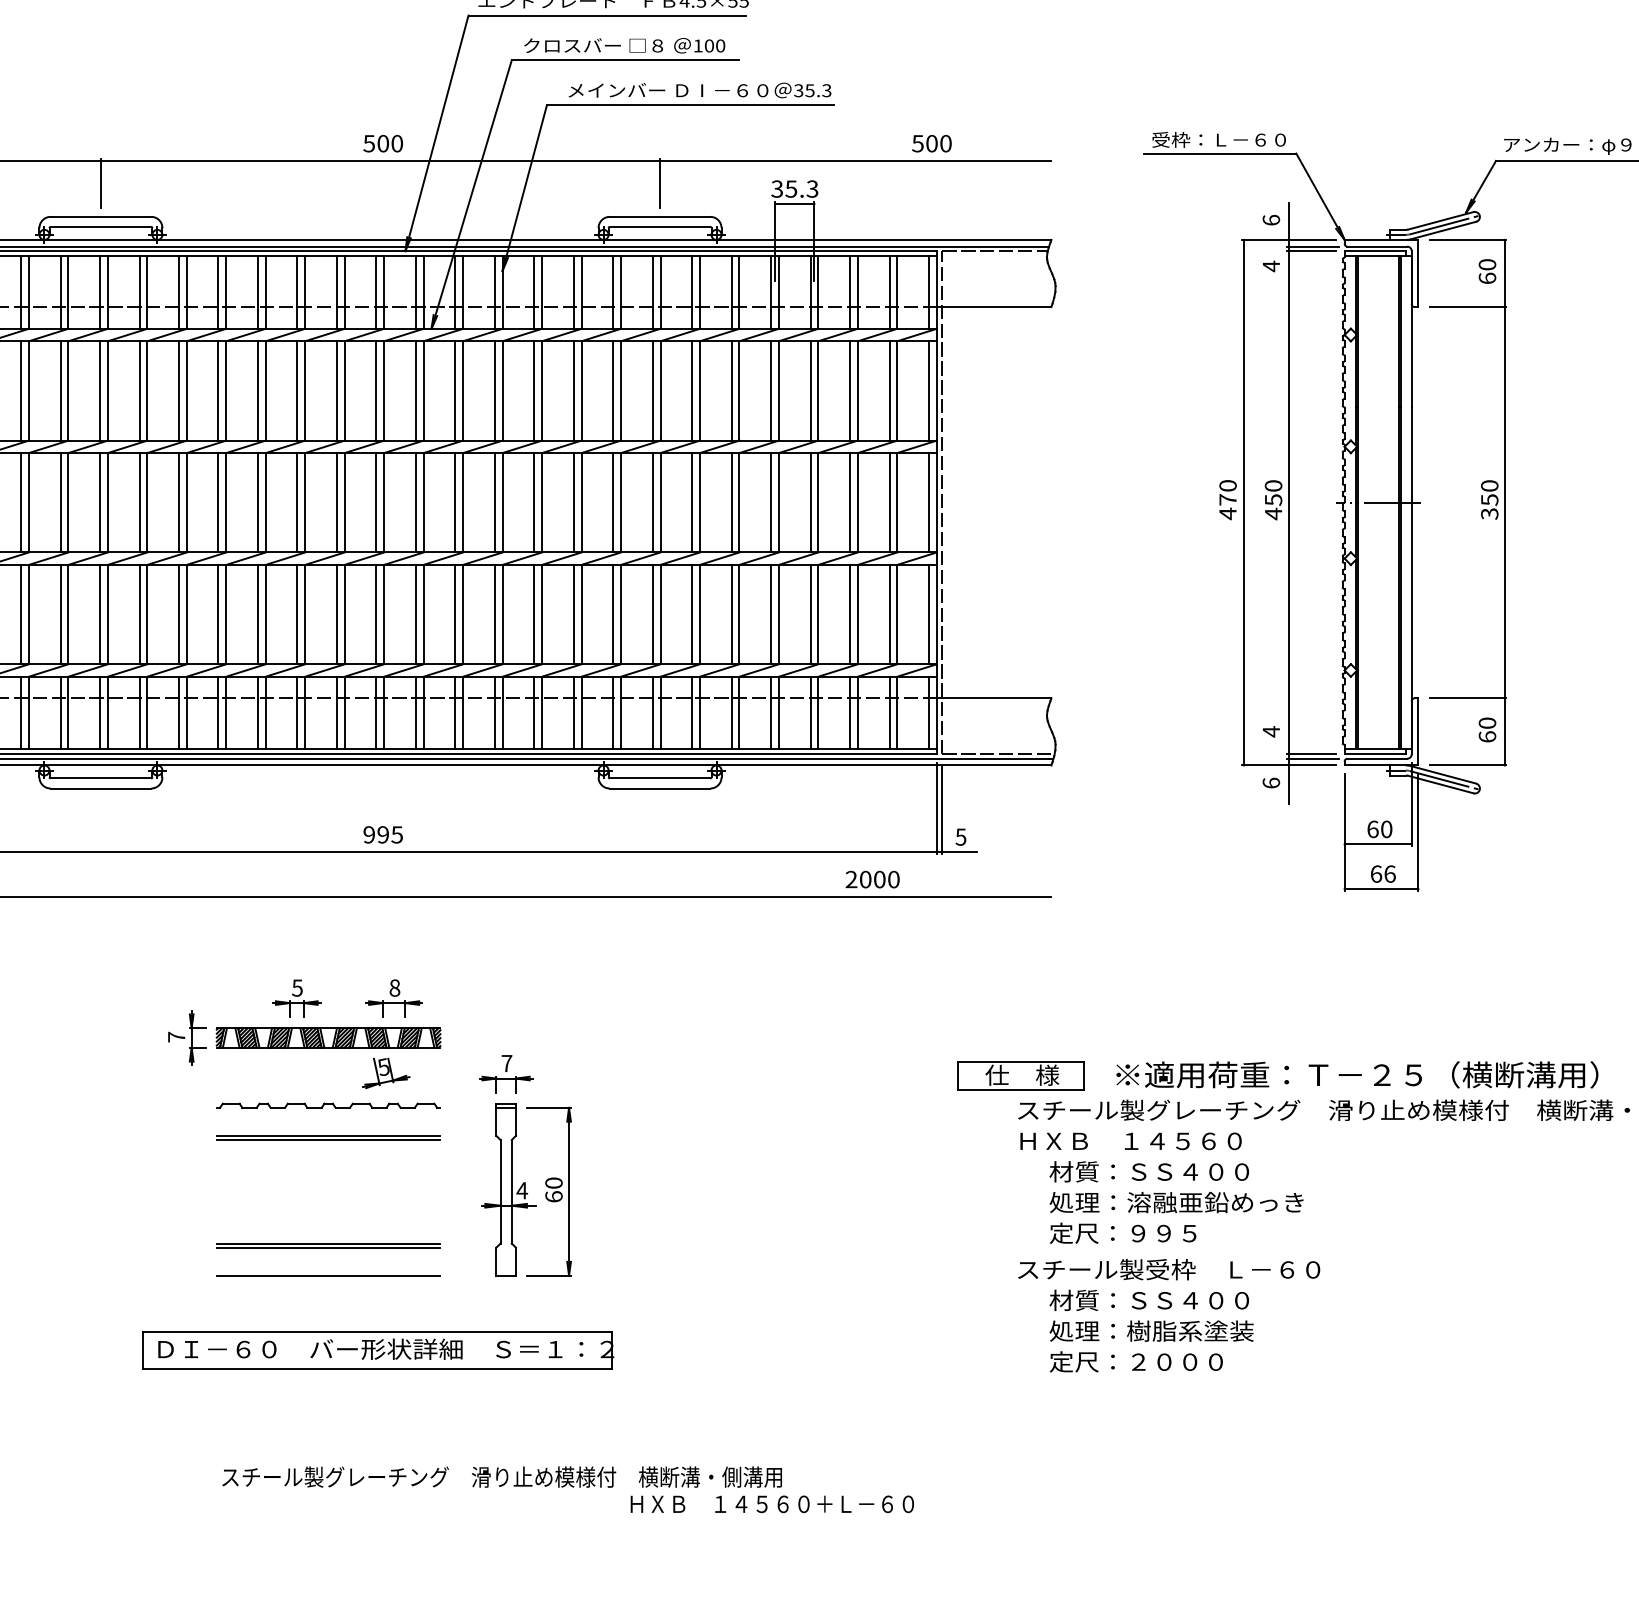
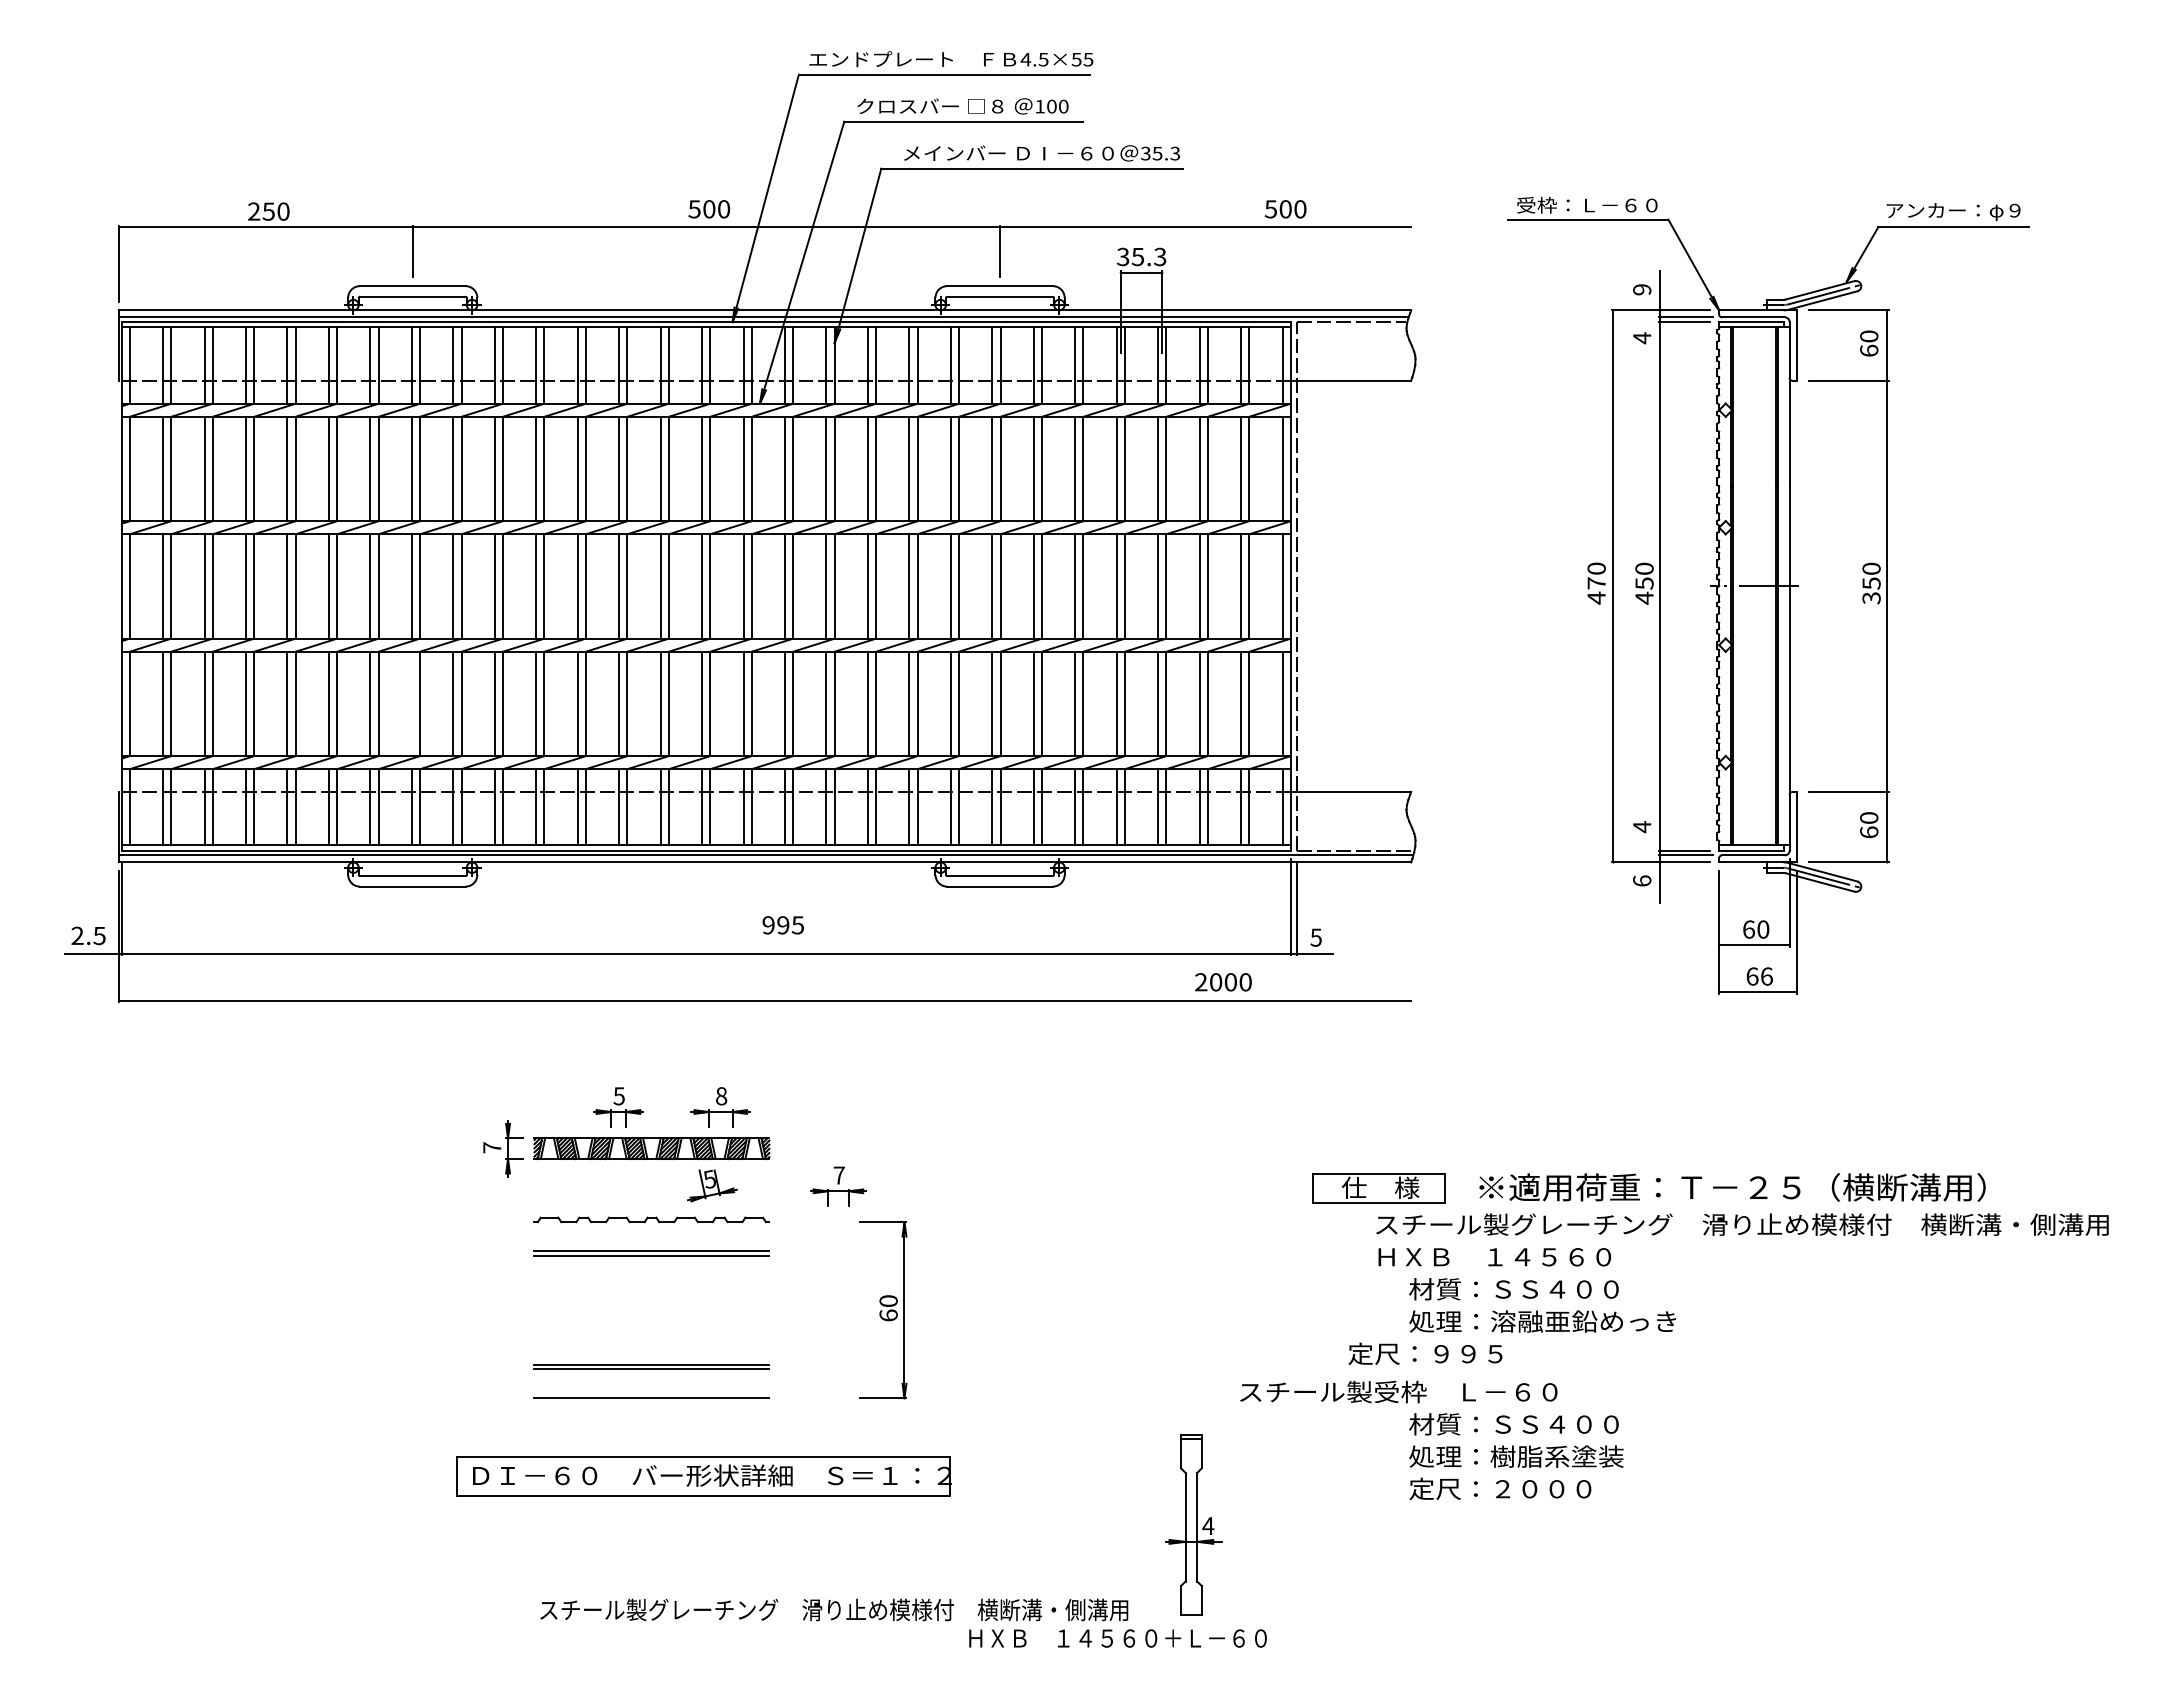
text: (1271, 220) -> (1642, 289), 6 -> 9
line: (99, 614) -> (411, 703), removed
text: (382, 835) -> (782, 925), moved
part: (508, 1189) -> (1193, 1524), moved
text: (1123, 1232) -> (1425, 1353), moved
text: (1168, 1269) -> (1398, 1391), moved

